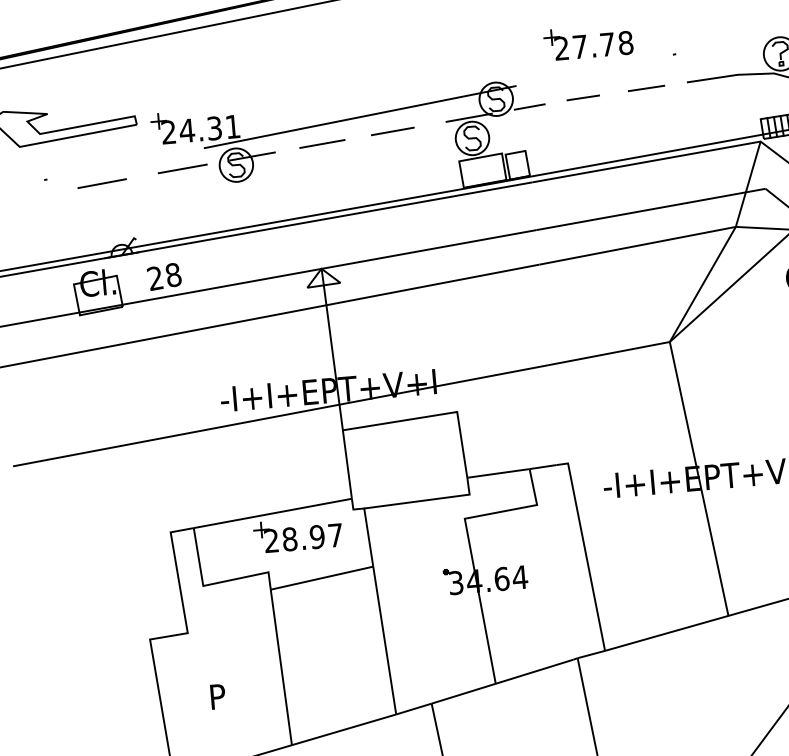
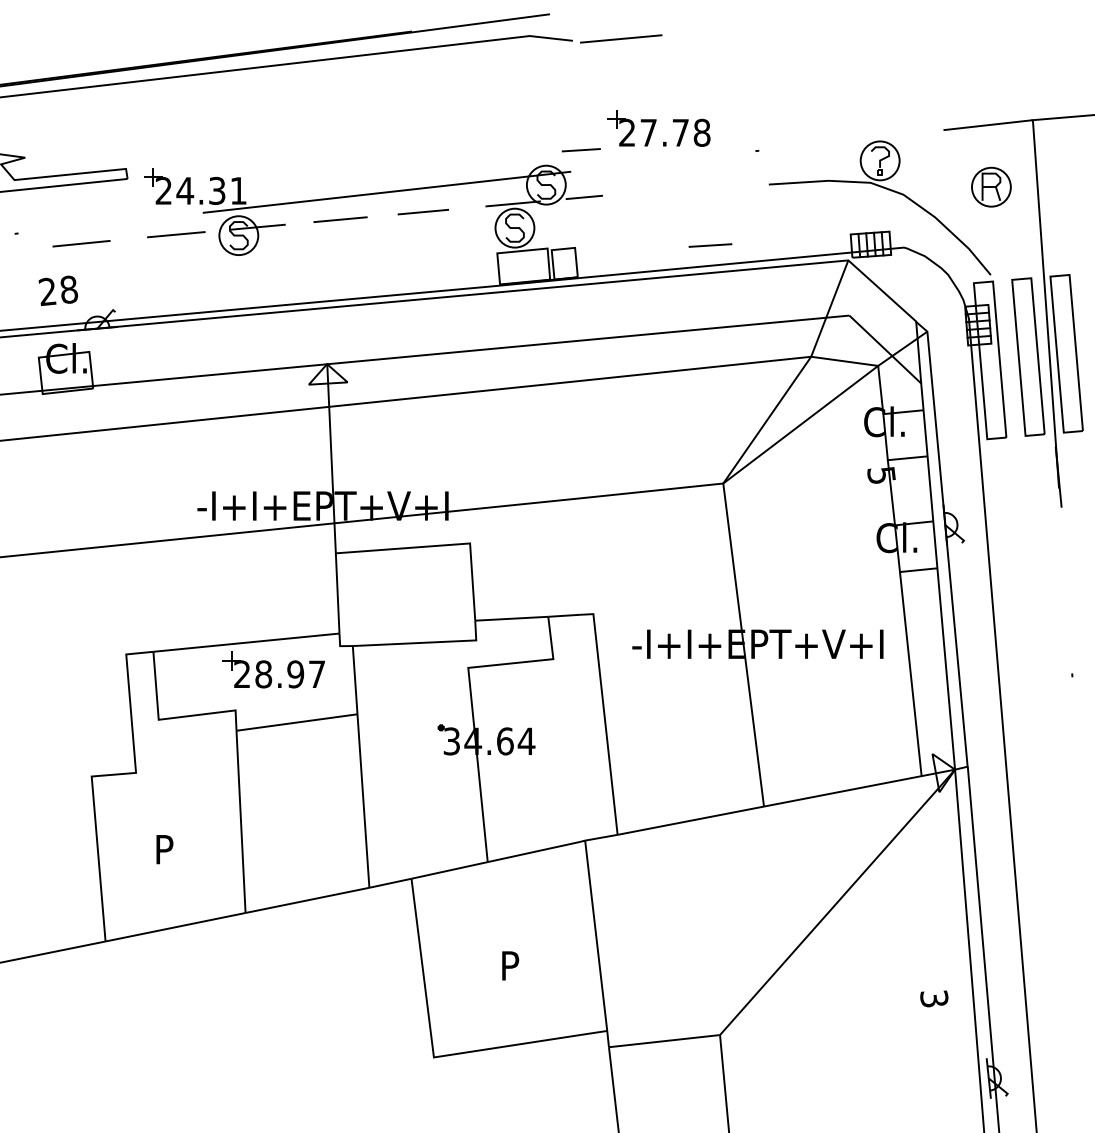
line: (646, 88) -> (710, 245), moved
line: (582, 98) -> (580, 150), moved
text: (163, 276) -> (57, 290), moved

